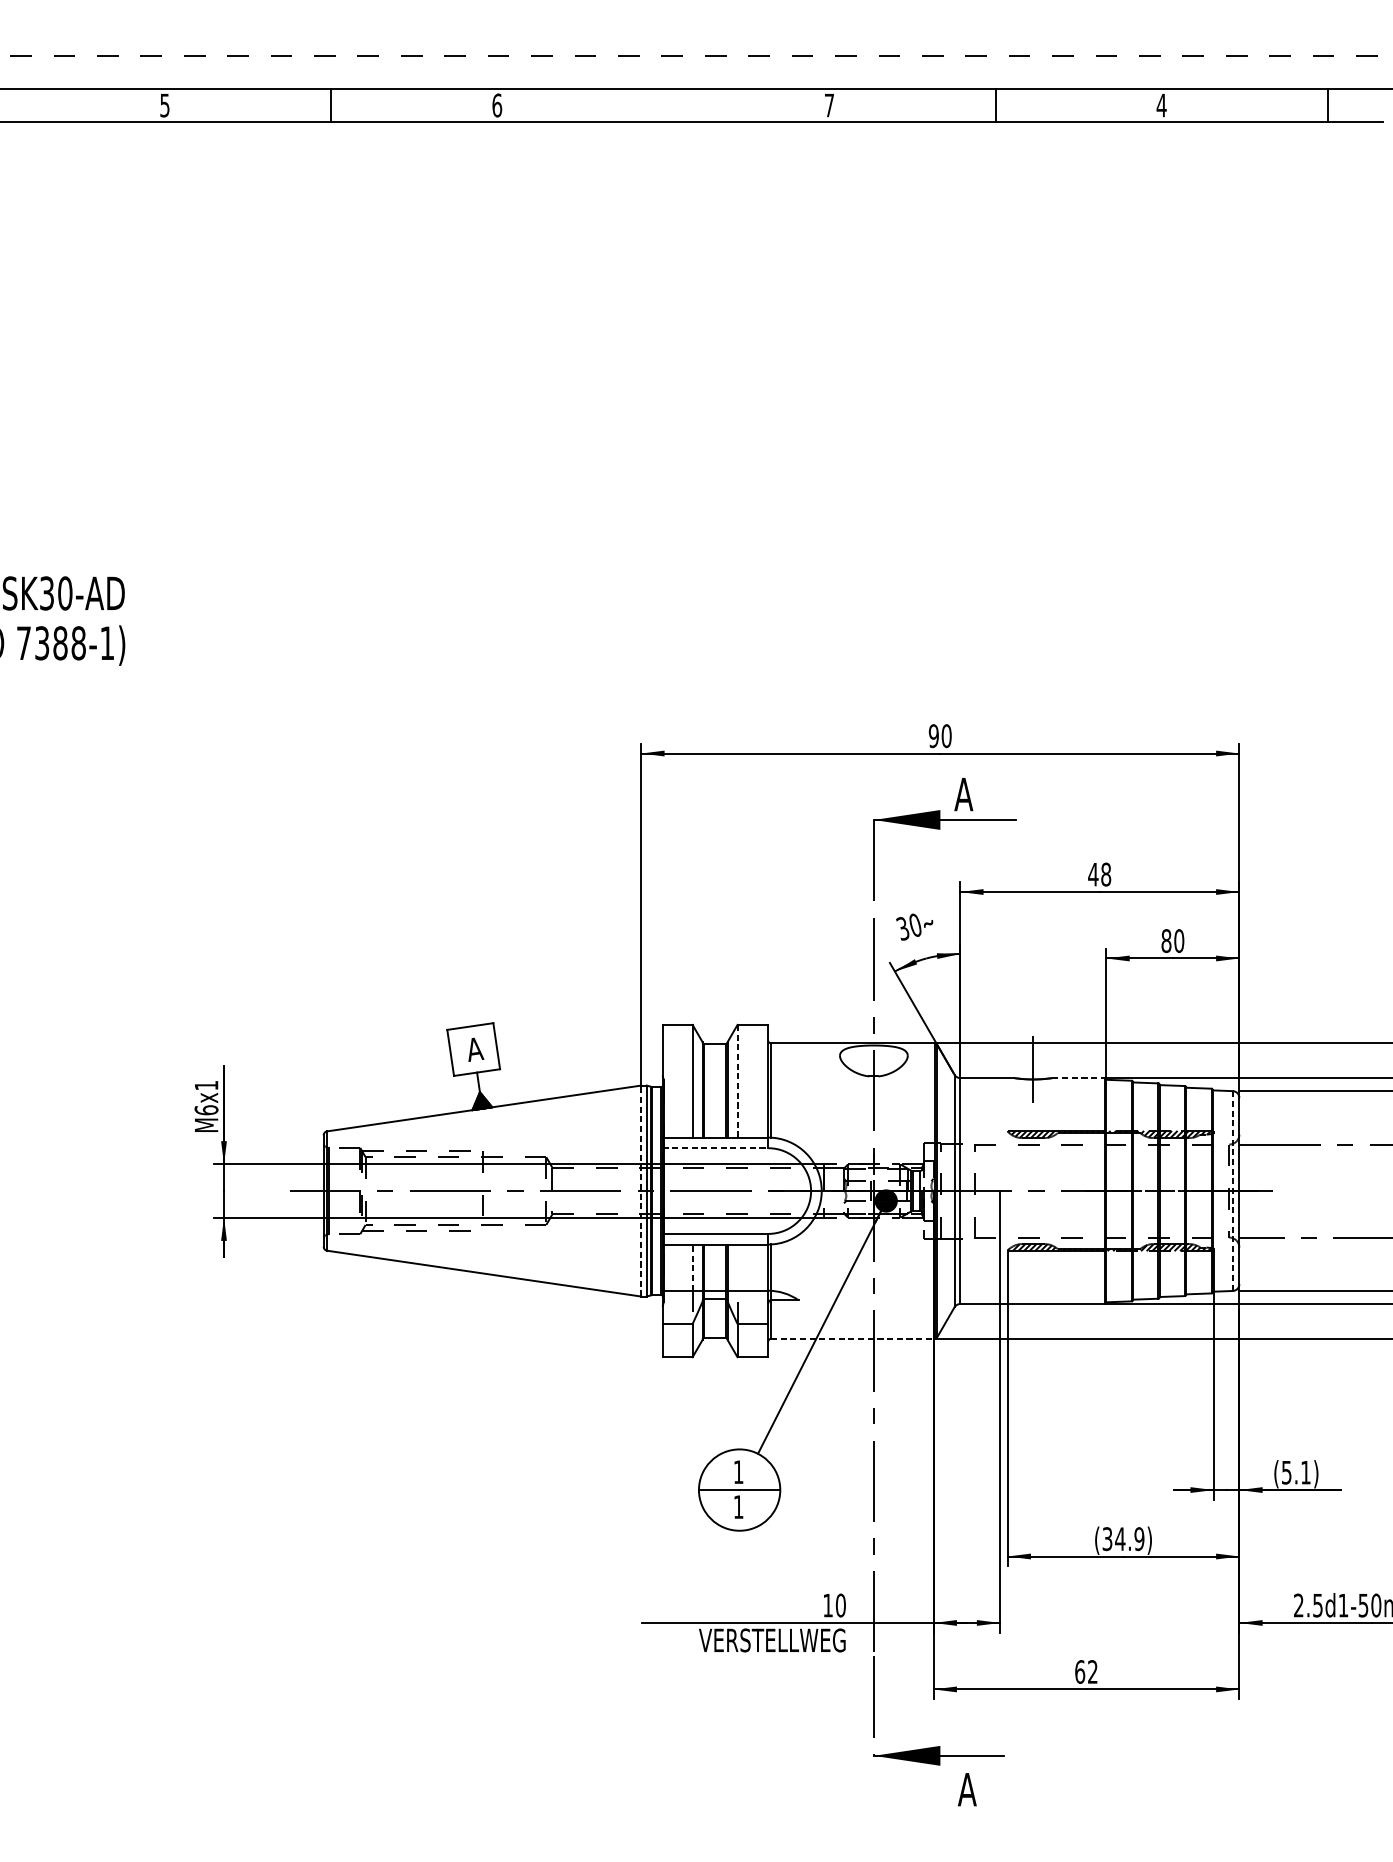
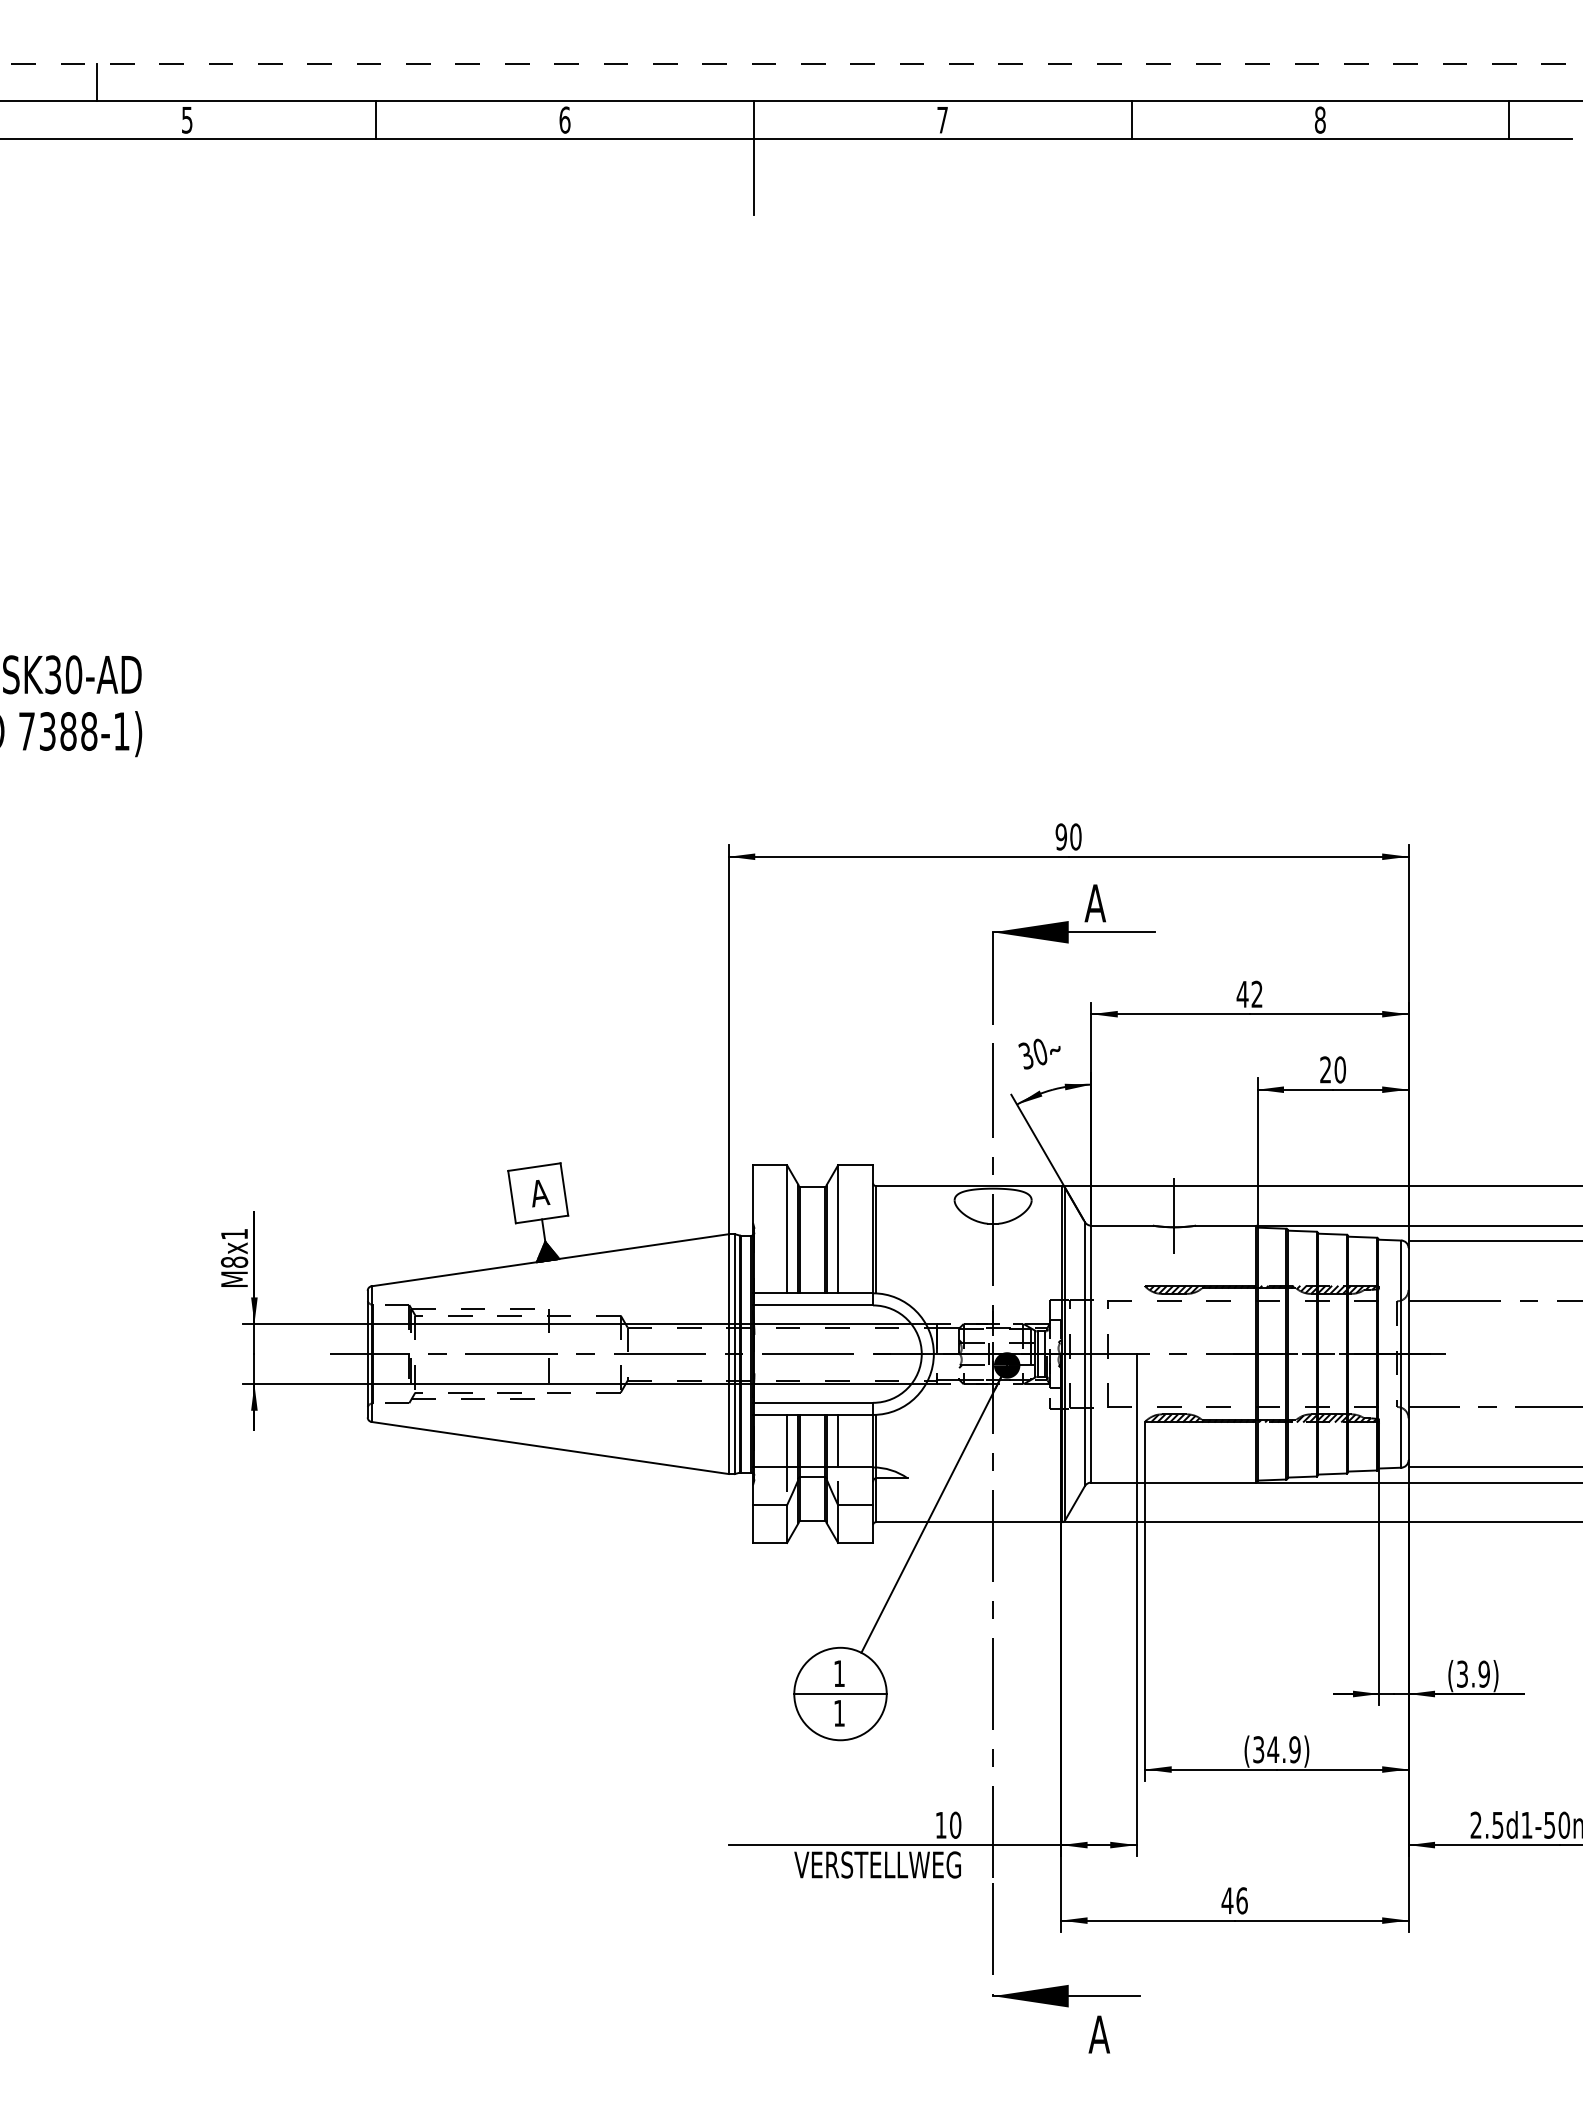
line: (85, 72) -> (96, 82), added
text: (1161, 104) -> (1320, 119), 4 -> 8
line: (663, 138) -> (753, 157), added
text: (1105, 874) -> (1256, 994), 48 -> 42
text: (1166, 940) -> (1325, 1069), 80 -> 20
line: (1079, 1077) -> (1226, 1225), dashed -> solid
line: (737, 1081) -> (838, 1229), dashed -> solid
text: (206, 1109) -> (234, 1261), M6x1 -> M8x1
line: (715, 1148) -> (813, 1305), dashed -> solid
line: (641, 1191) -> (728, 1354), dashed -> solid
line: (1233, 1191) -> (1401, 1354), dashed -> solid
line: (692, 1267) -> (787, 1440), dashed -> solid
line: (737, 1267) -> (838, 1440), added
line: (853, 1339) -> (969, 1522), dashed -> solid
text: (1296, 1472) -> (1473, 1673), (5.1) -> (3.9)
text: (1086, 1671) -> (1234, 1900), 62 -> 46

